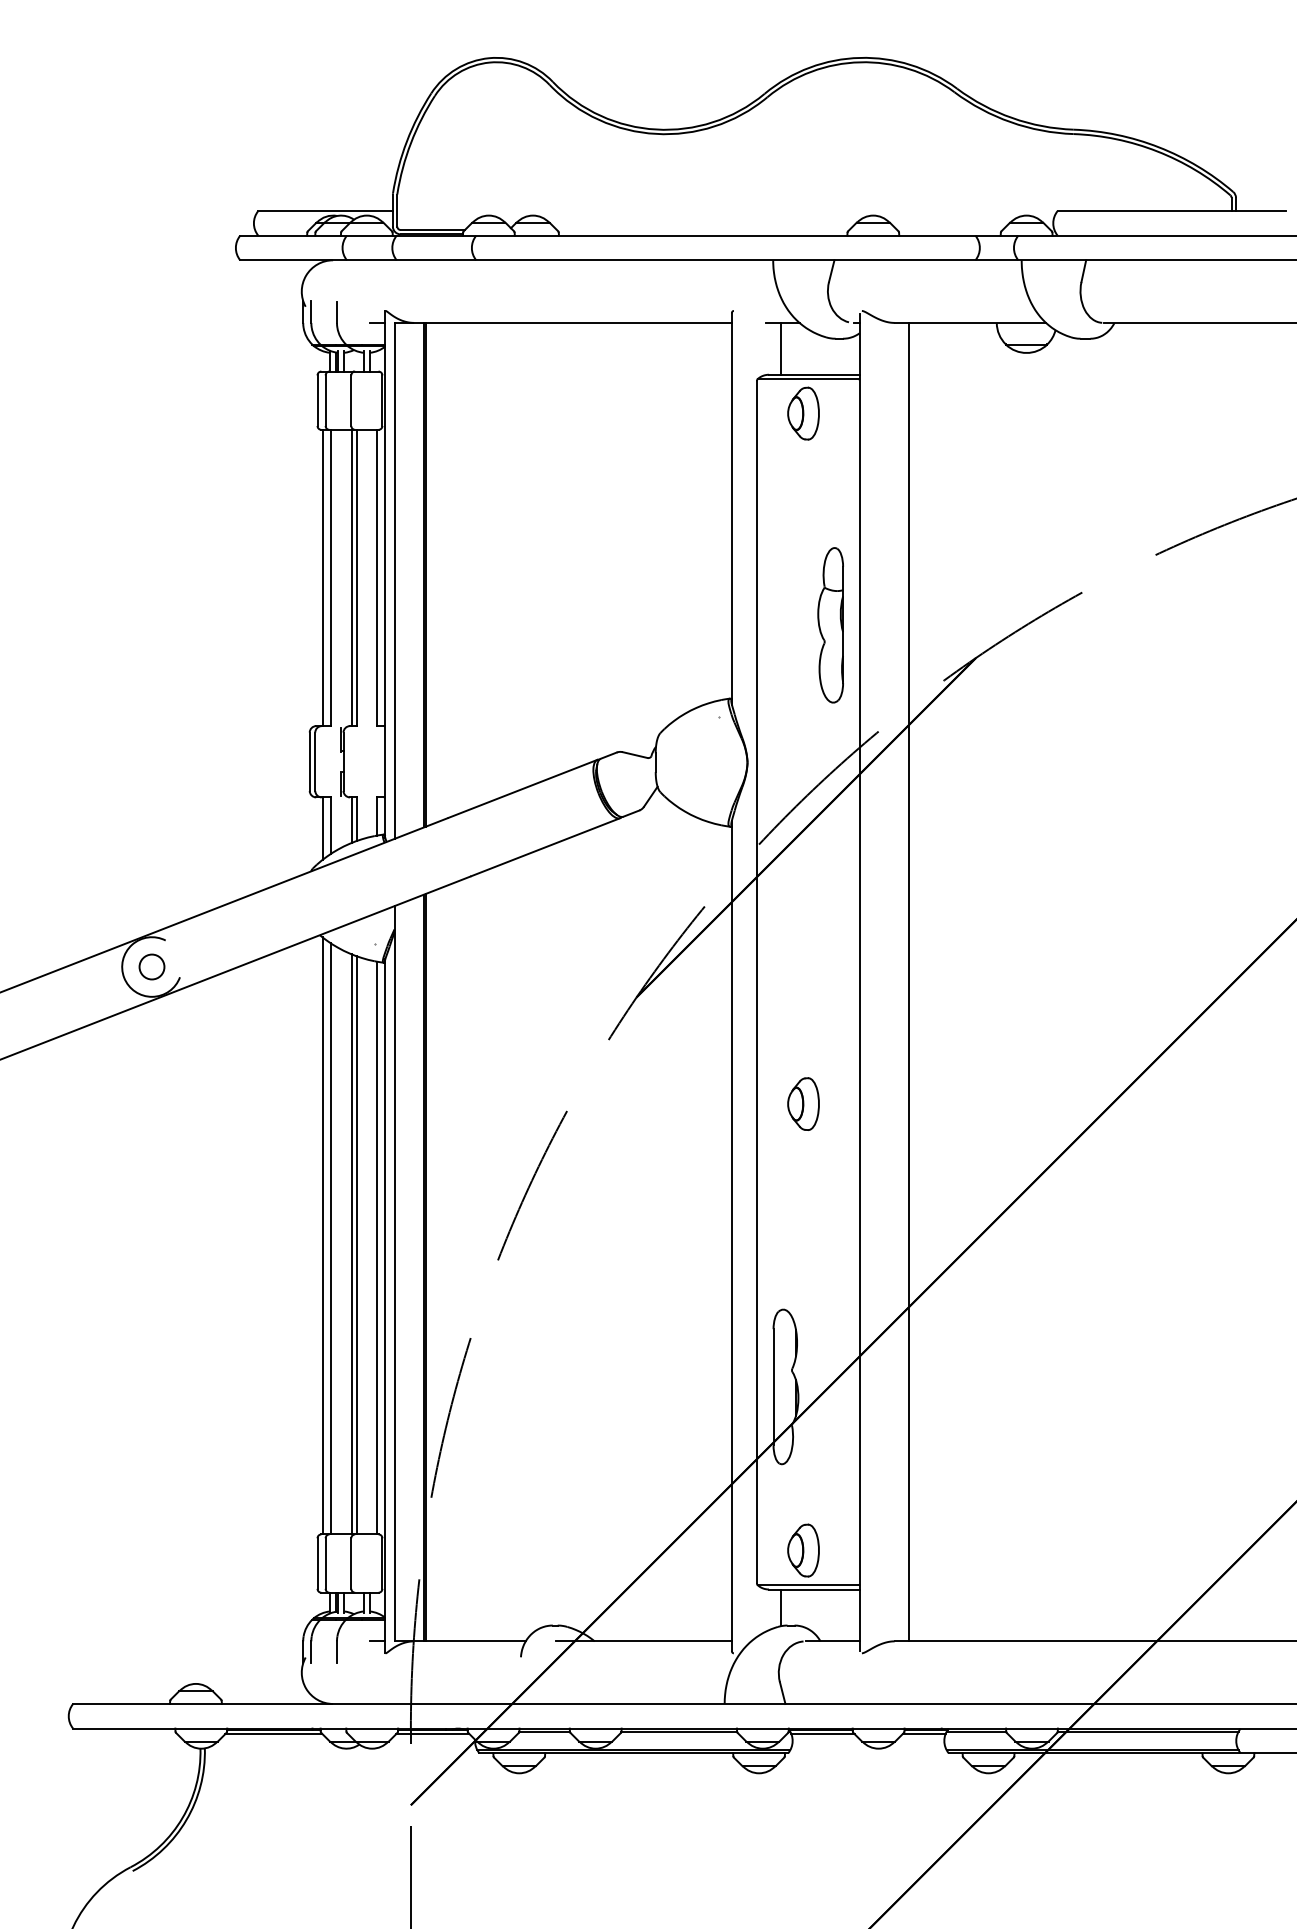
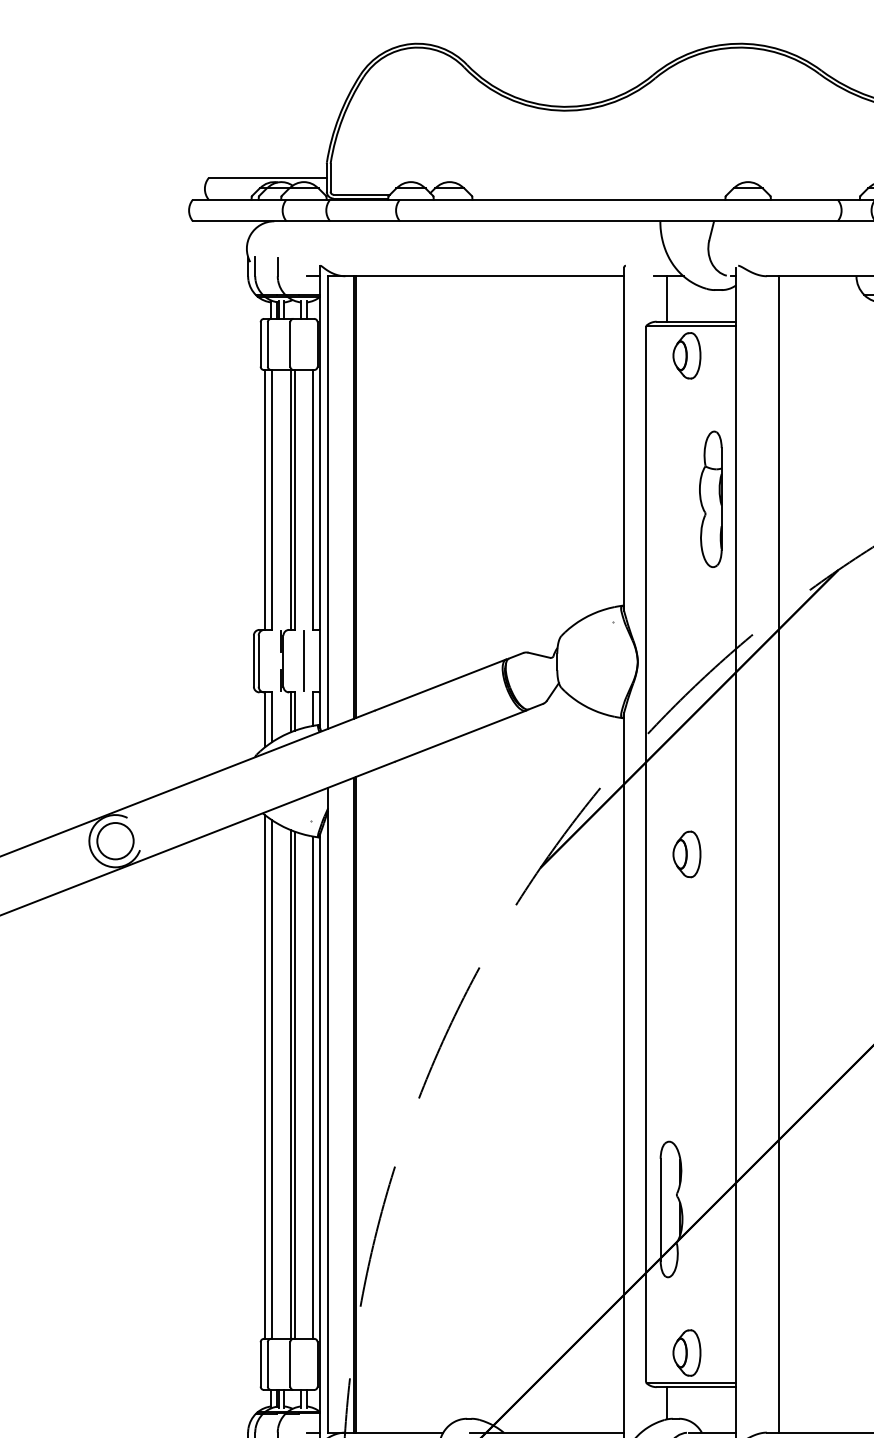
part: (830, 625) -> (710, 499), moved
line: (366, 761) -> (303, 660), added
circle: (151, 966) -> (115, 840), size x1.67
part: (803, 1103) -> (686, 853), moved

